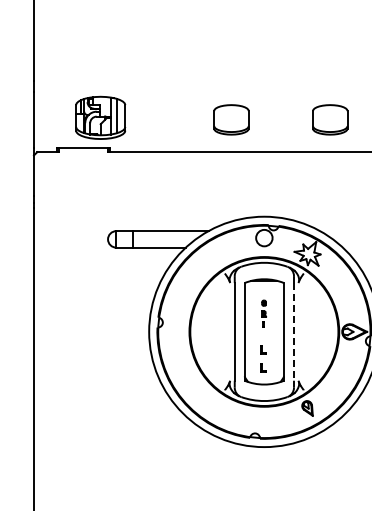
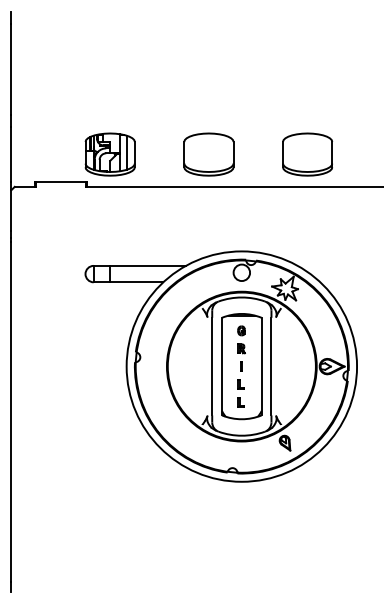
part: (100, 117) -> (109, 154), moved
part: (231, 119) -> (208, 154), size x1.43
part: (330, 119) -> (307, 154), size x1.43
part: (264, 313) -> (241, 348), size x1.67
line: (294, 331) -> (271, 366), dashed -> solid

